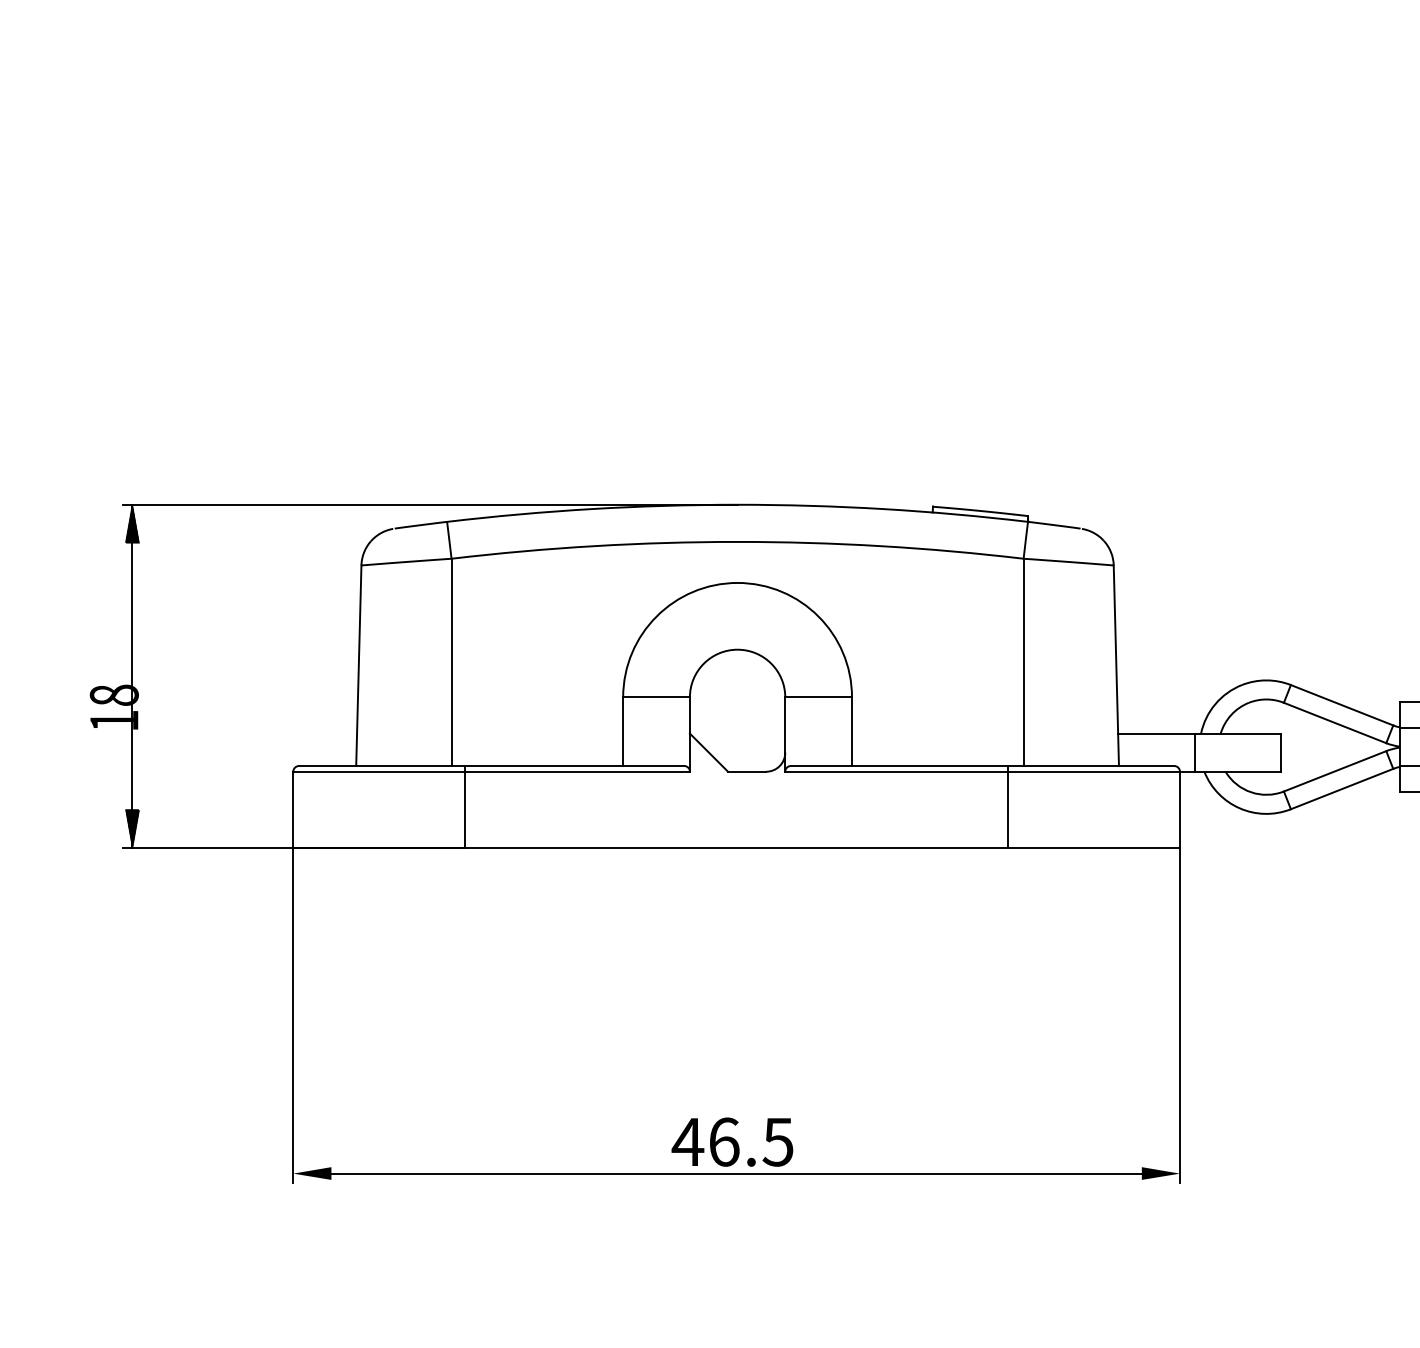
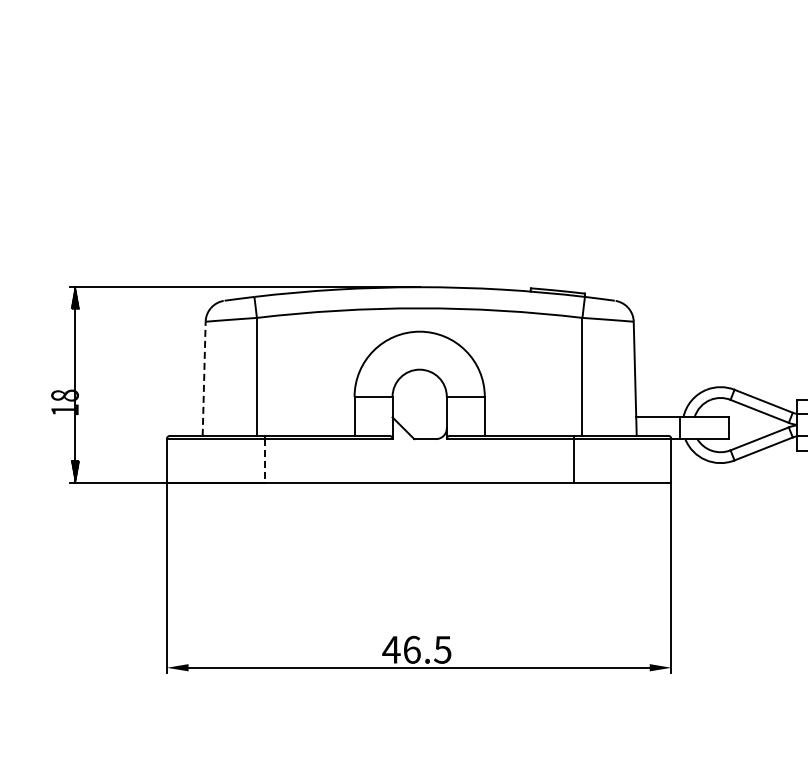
line: (359, 665) -> (204, 378), solid -> dashed
line: (464, 809) -> (264, 460), solid -> dashed

